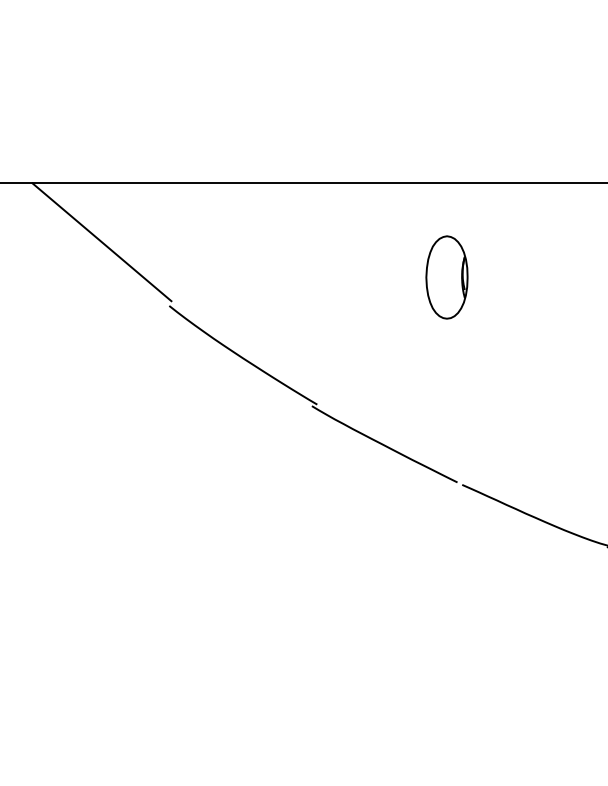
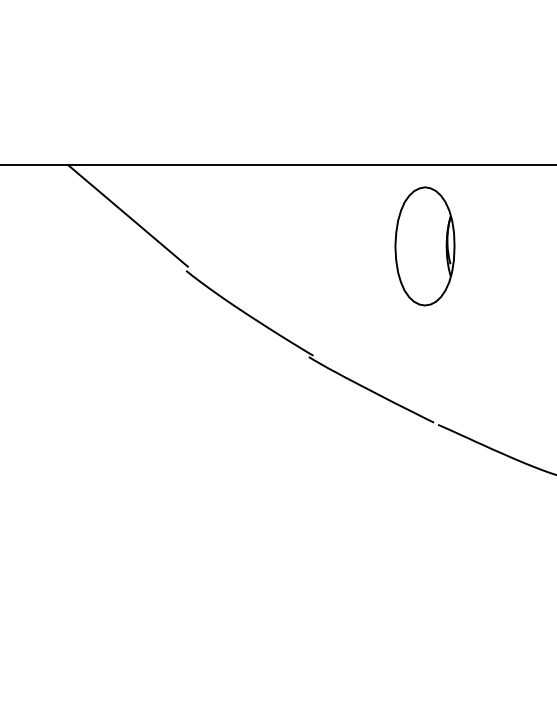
part: (446, 277) -> (424, 246), size x1.67

